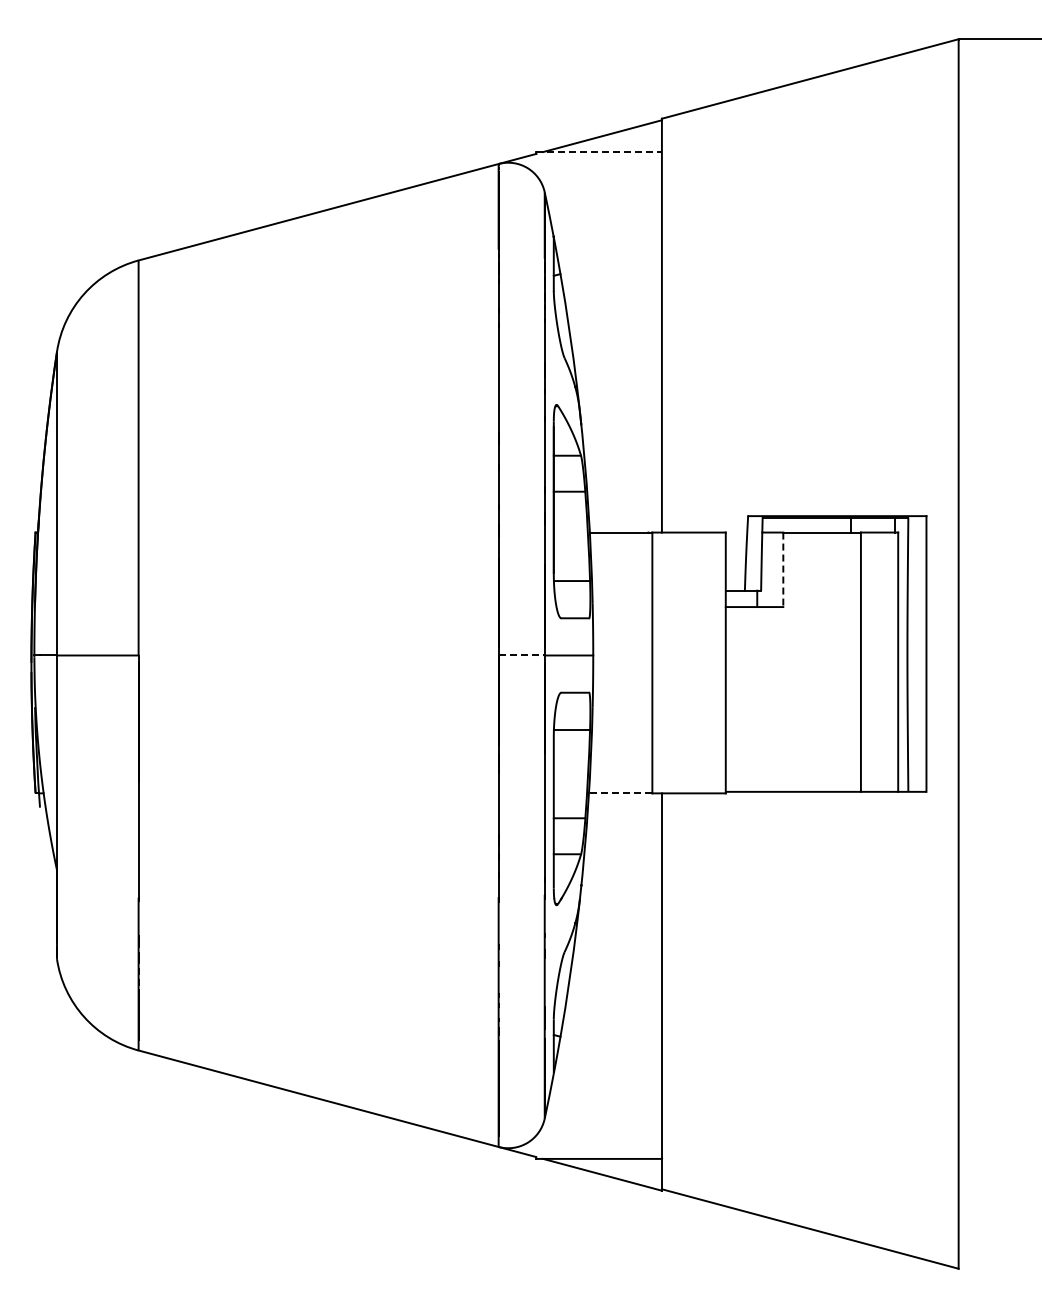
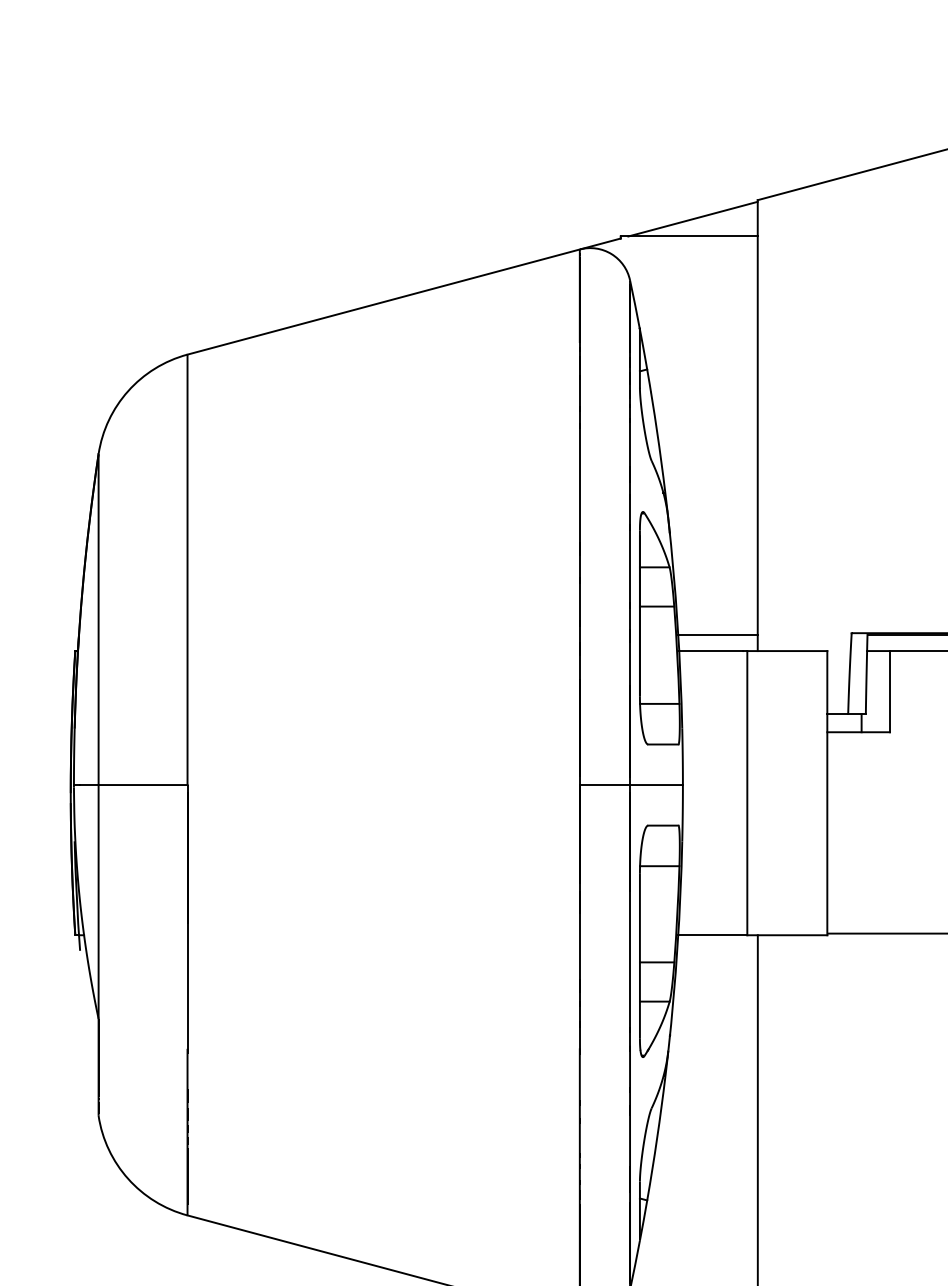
line: (599, 152) -> (689, 236), dashed -> solid
line: (625, 517) -> (718, 634), added
line: (783, 570) -> (890, 692), dashed -> solid
line: (522, 655) -> (605, 785), dashed -> solid
line: (620, 793) -> (712, 935), dashed -> solid

